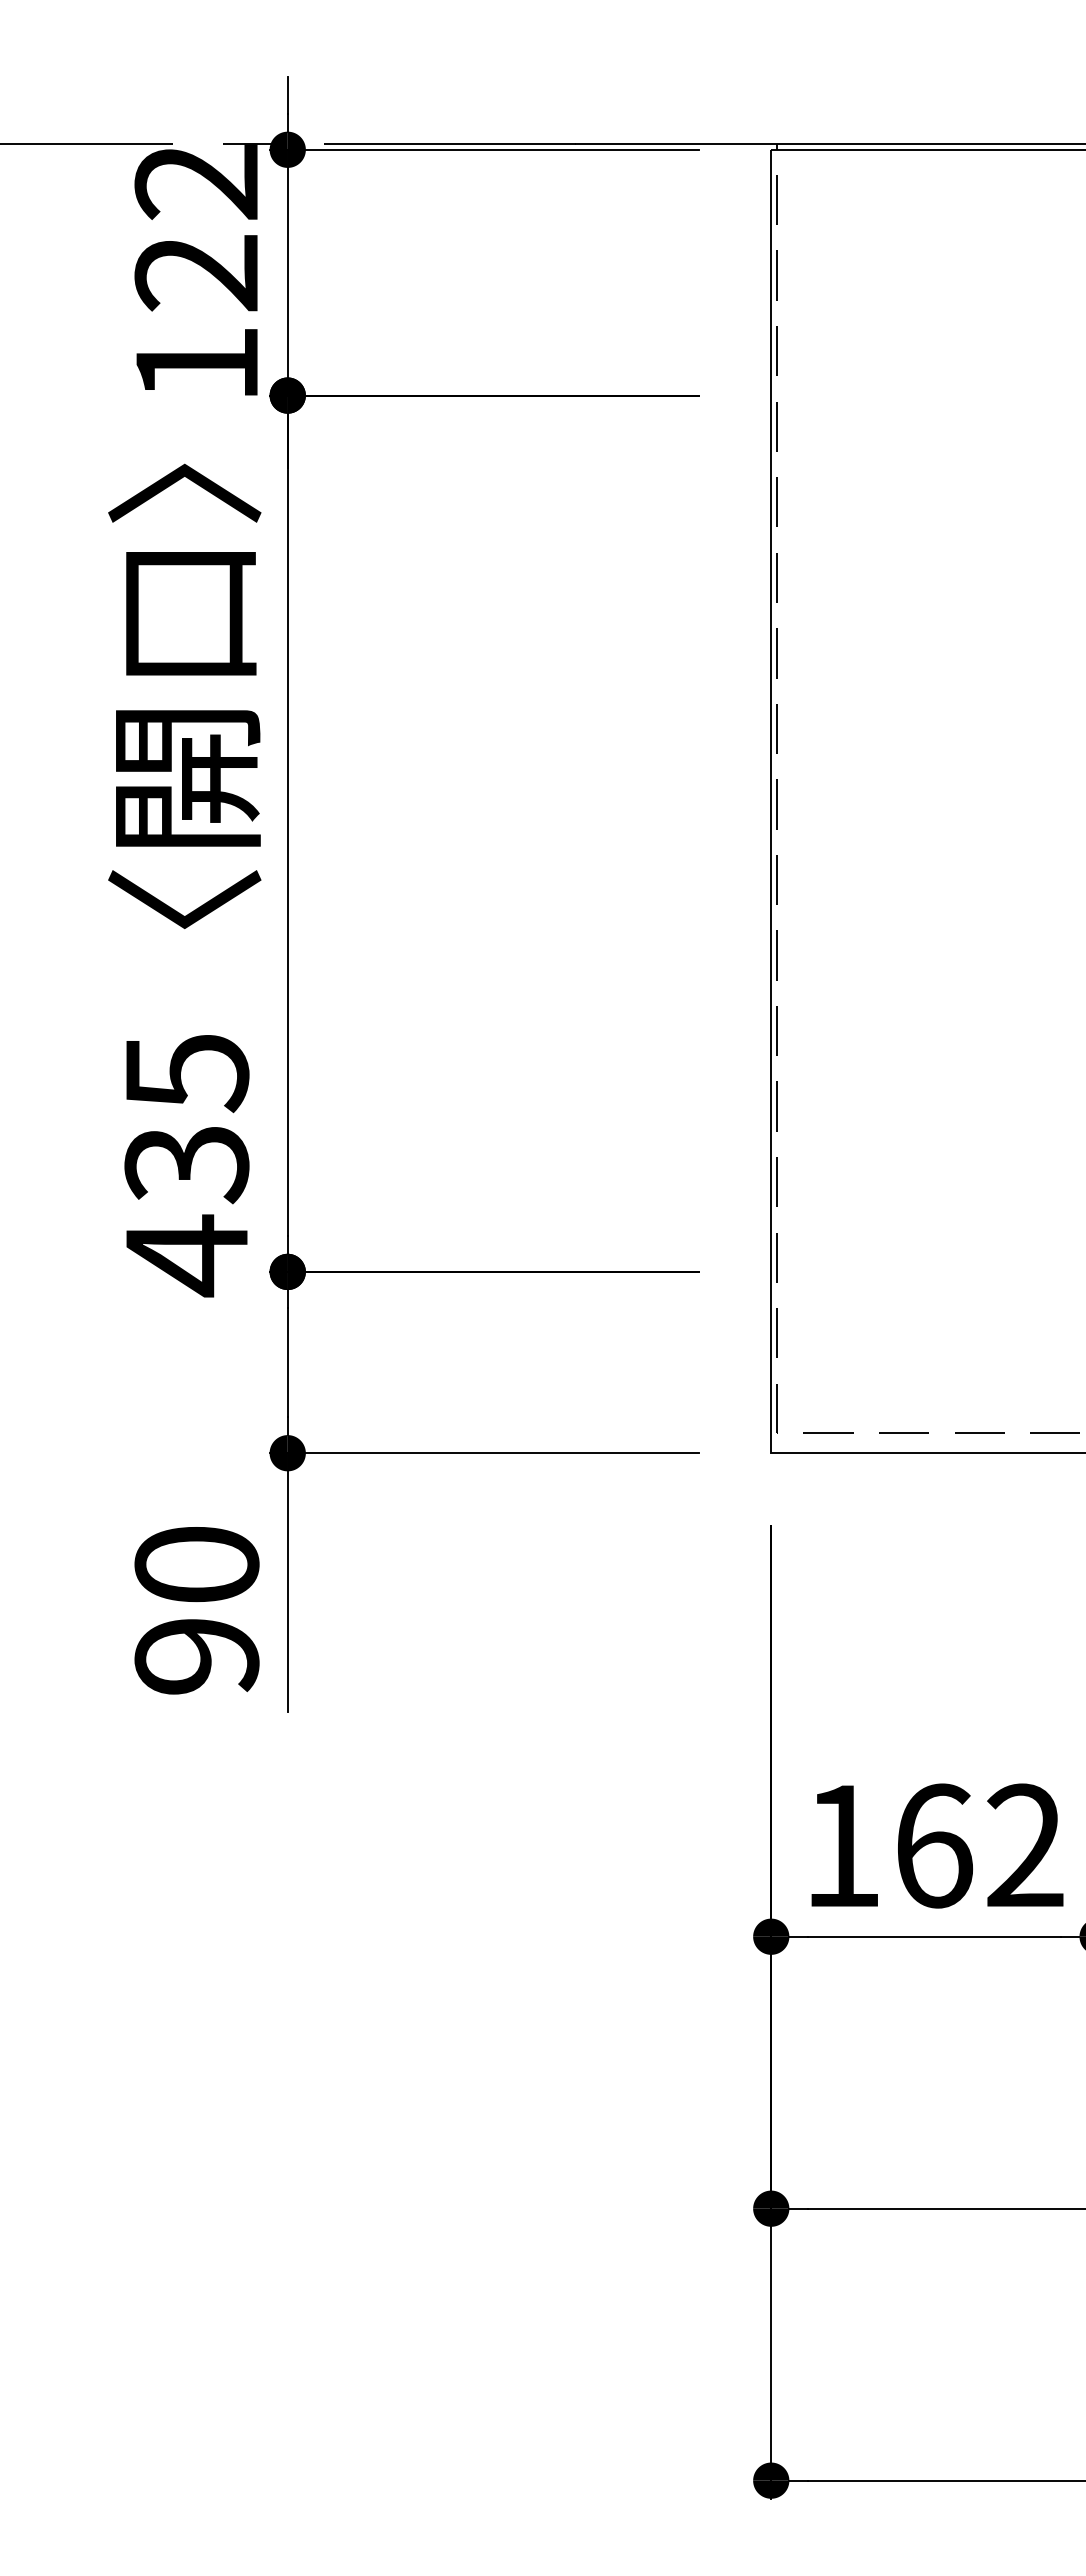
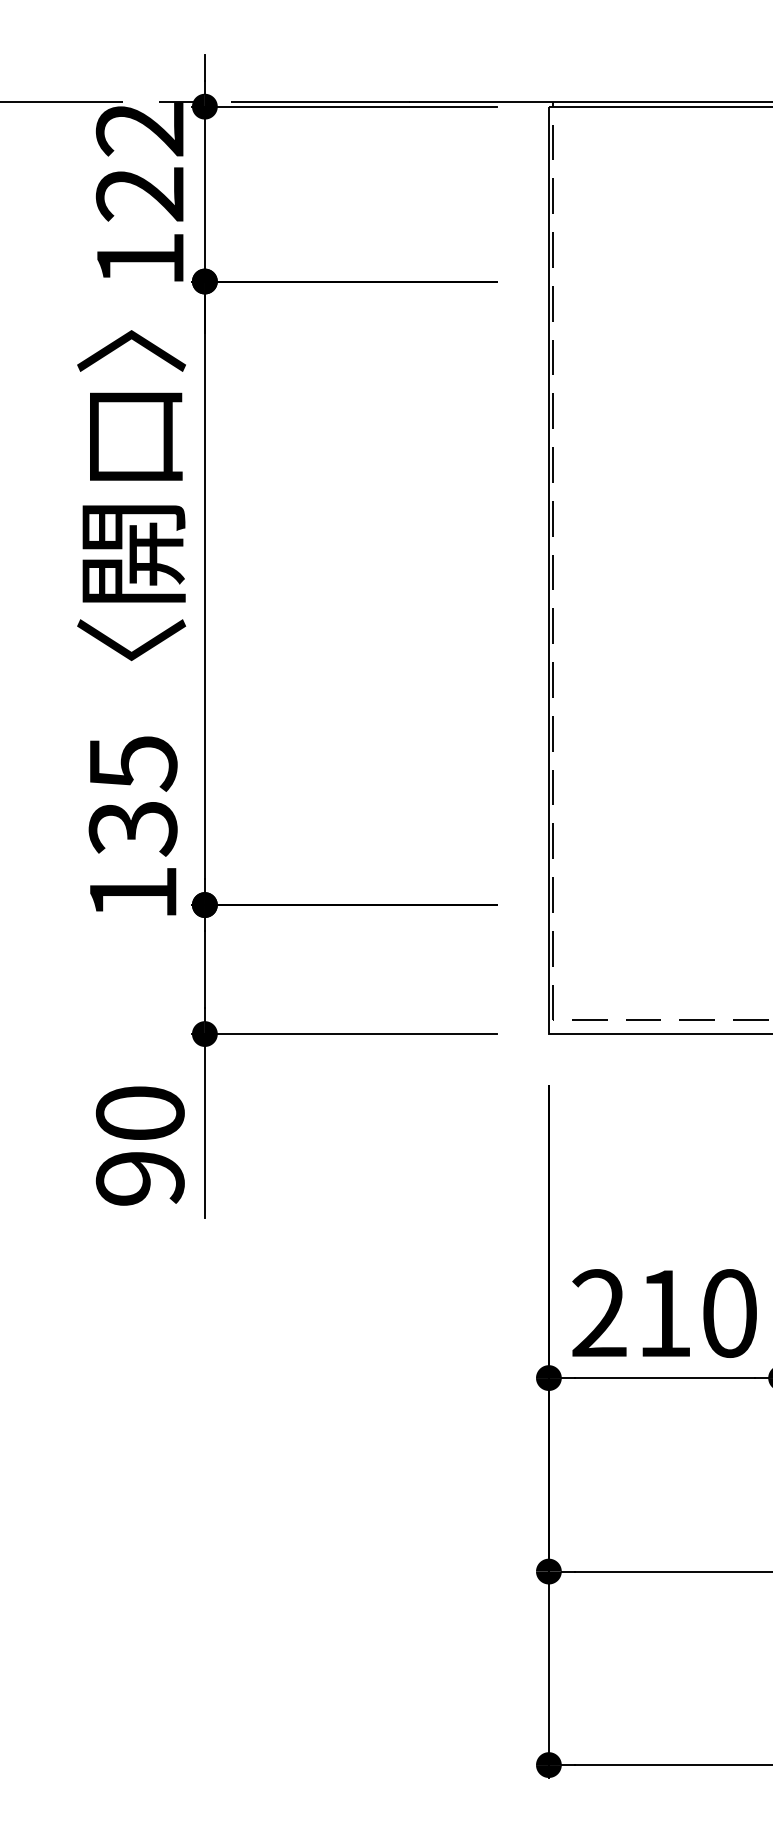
text: (186, 1255) -> (132, 893), 435 -> 135
text: (933, 1845) -> (664, 1313), 162 -> 210

